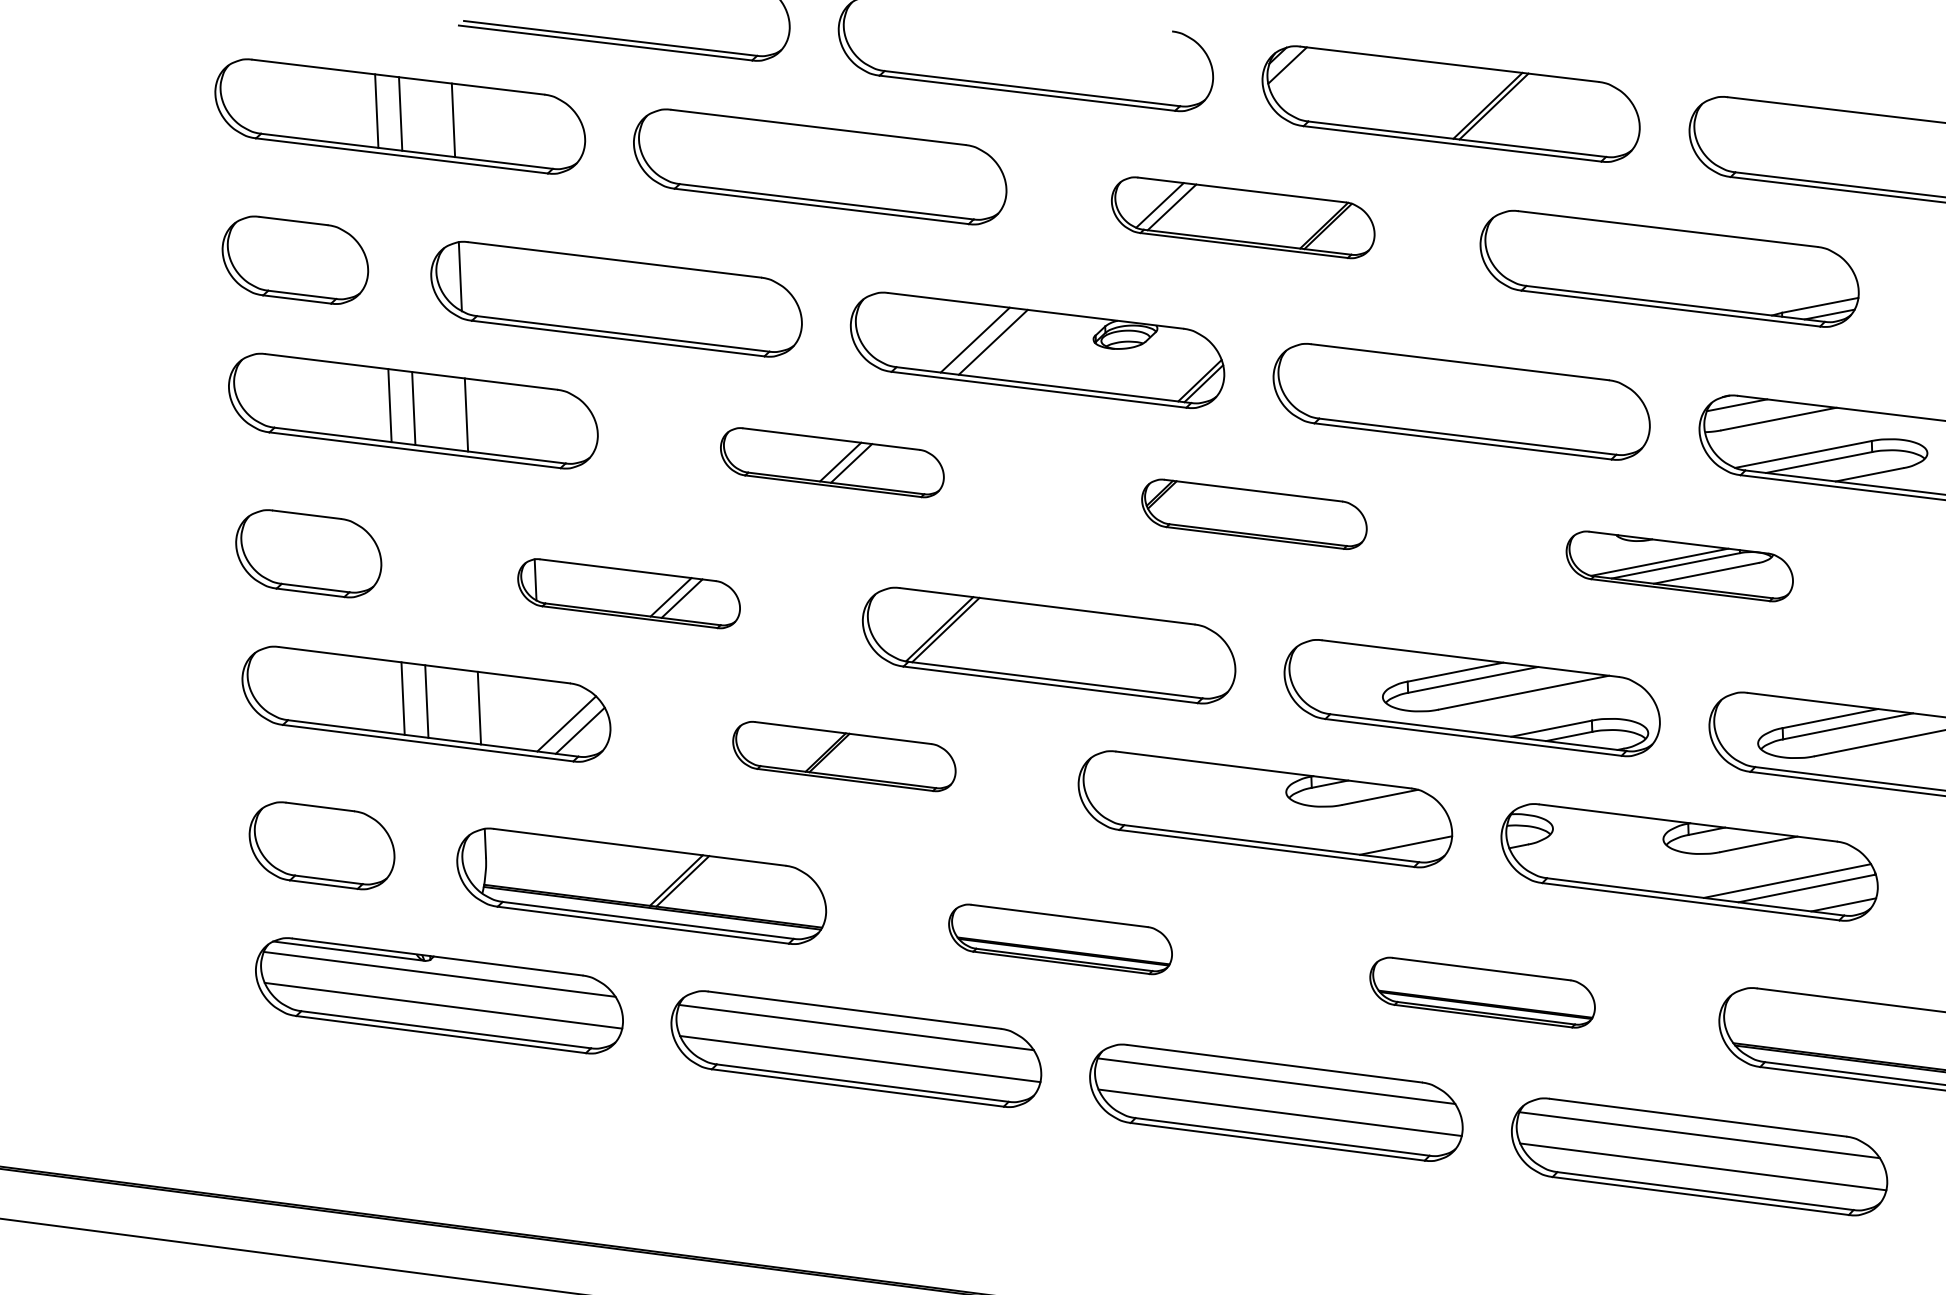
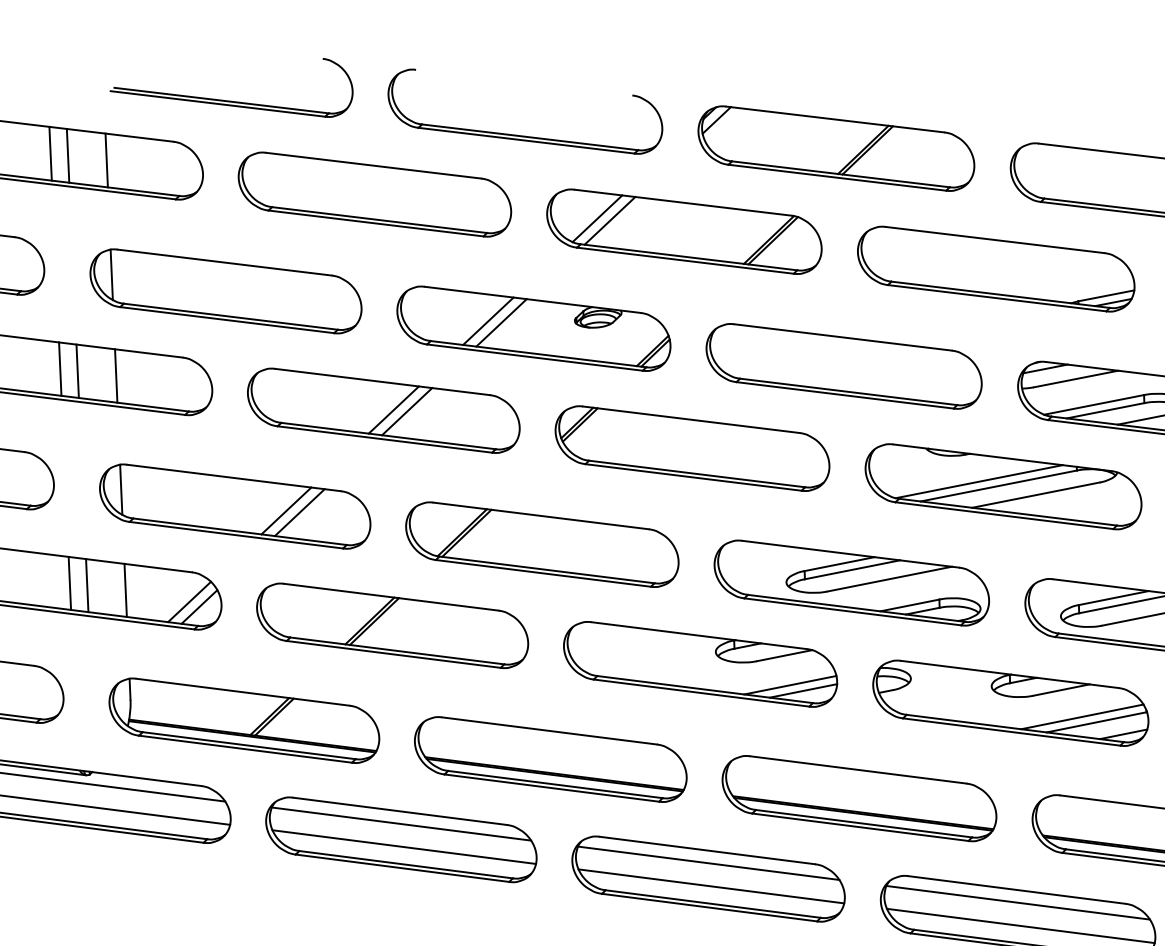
part: (1242, 217) -> (683, 231), size x1.43
part: (832, 462) -> (383, 410), size x1.67
part: (1254, 514) -> (692, 448), size x1.67
part: (1679, 566) -> (1003, 486), size x1.67
part: (628, 593) -> (234, 506), size x1.67
part: (844, 756) -> (392, 625), size x1.67
line: (1388, 837) -> (790, 685), added
part: (1060, 939) -> (550, 759), size x1.67
part: (1482, 992) -> (859, 798), size x1.67

